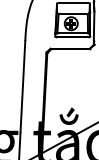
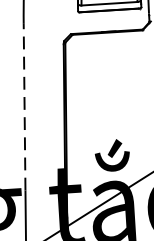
line: (22, 86) -> (23, 106), solid -> dashed

